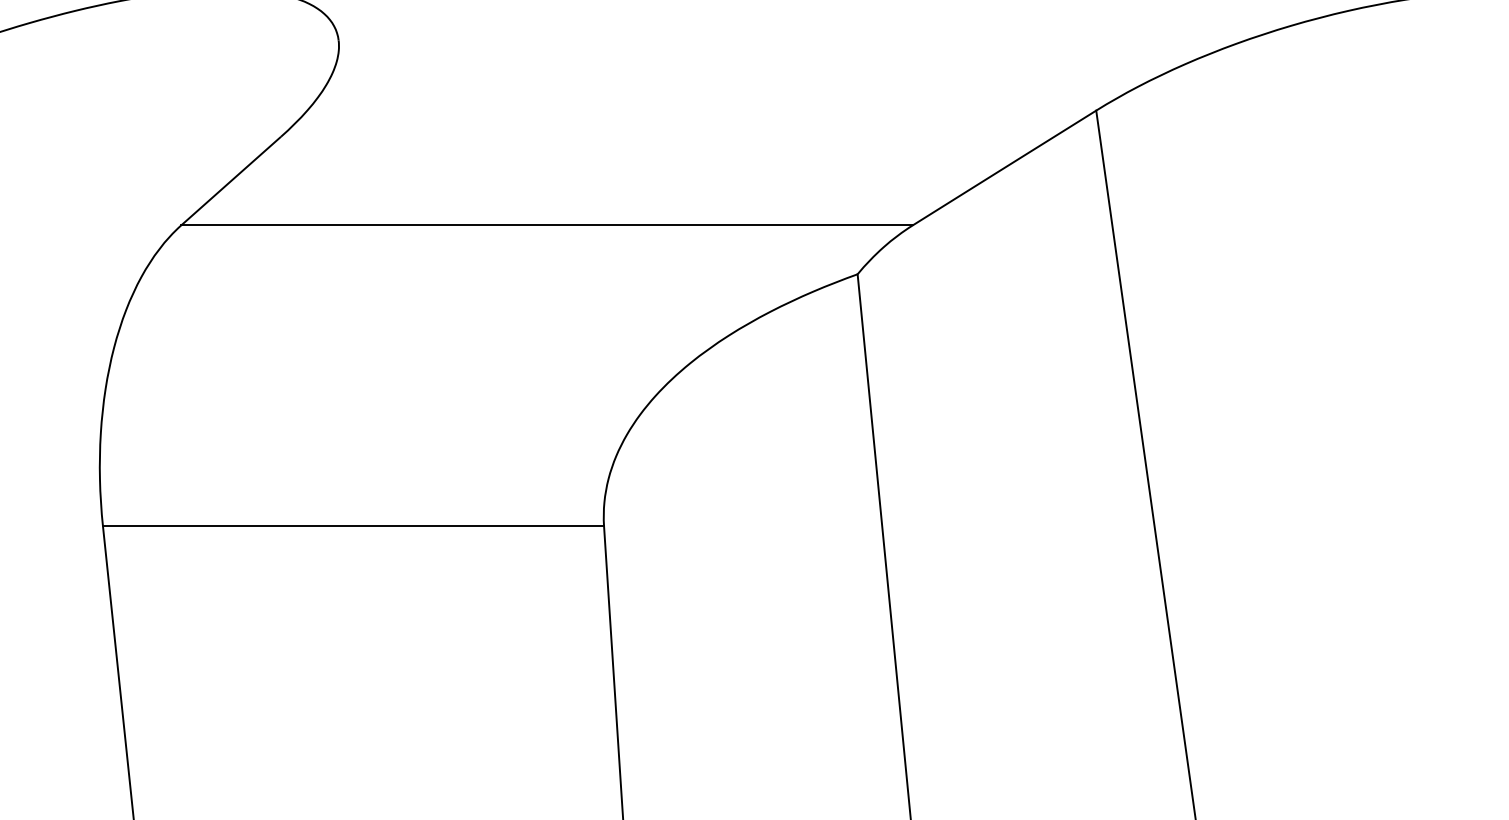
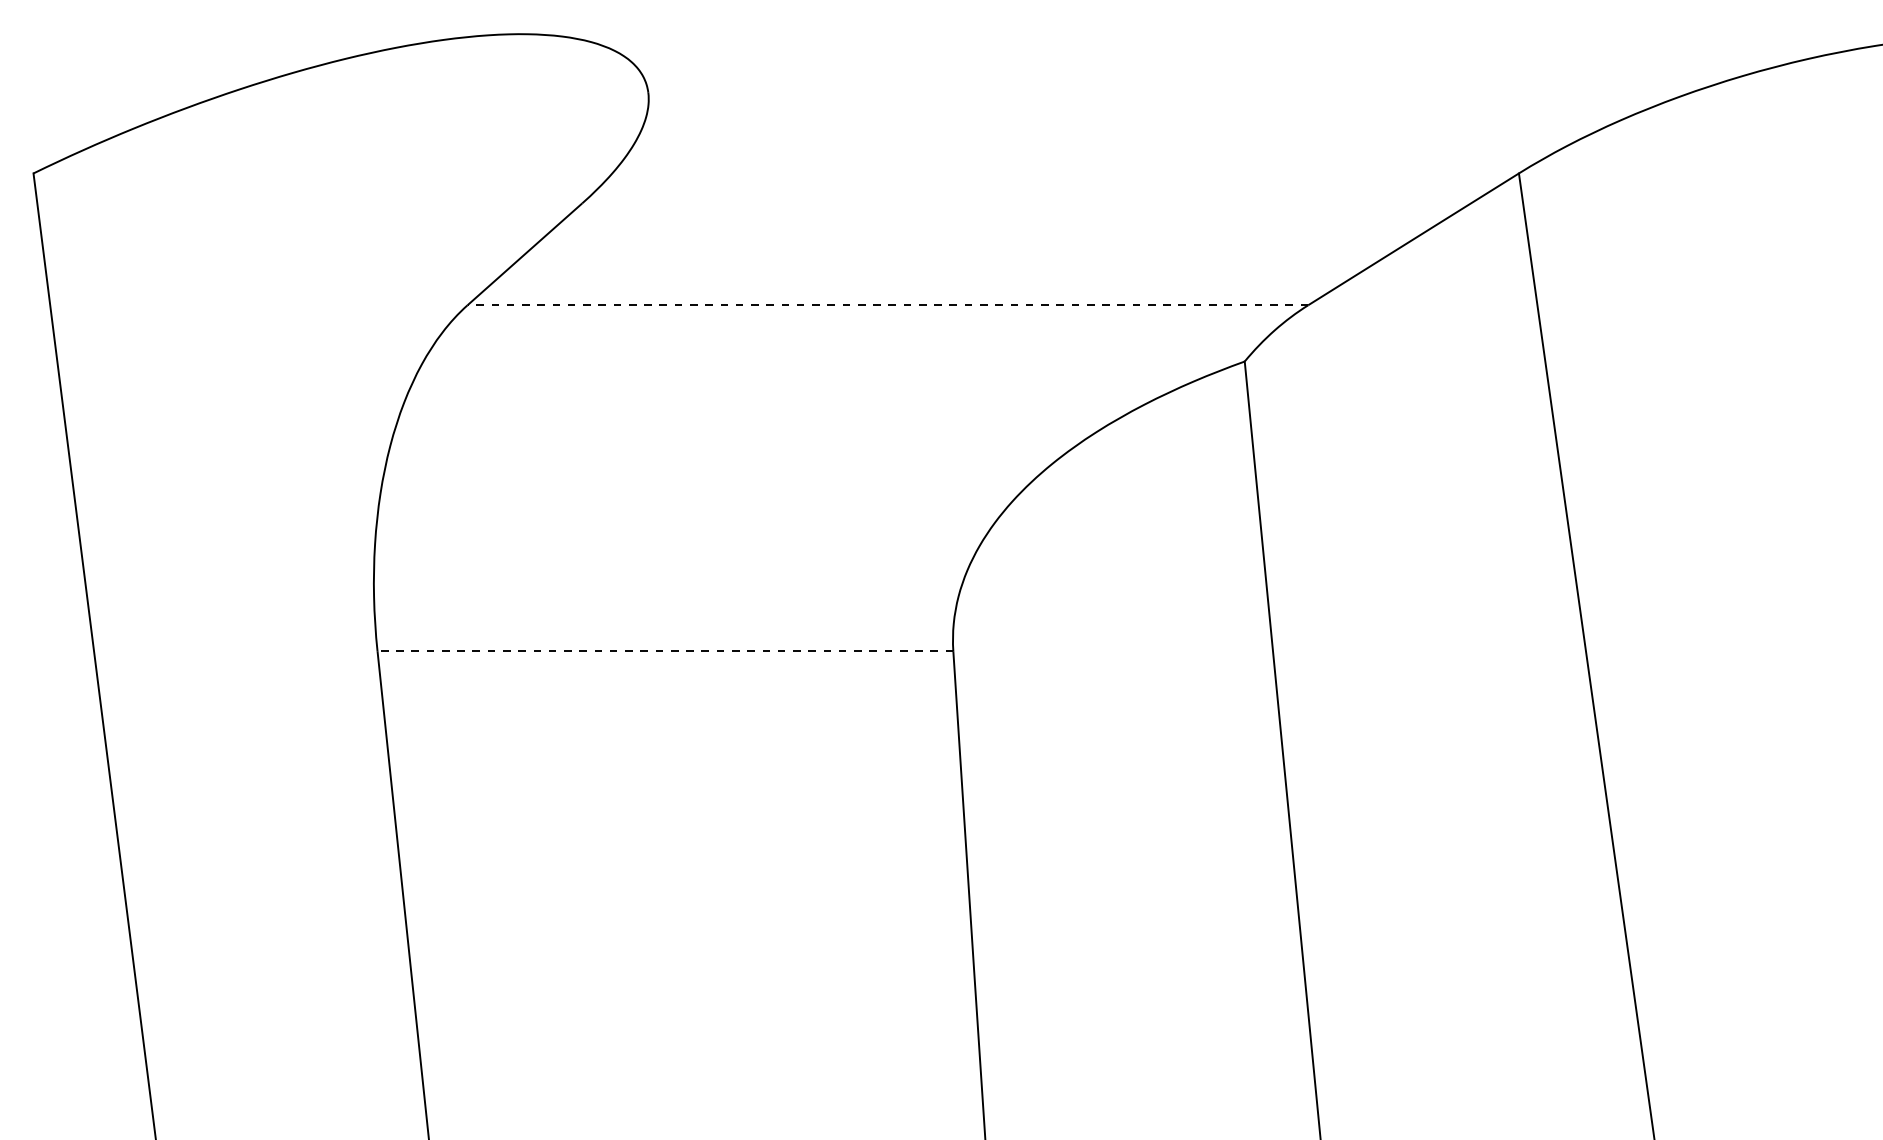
line: (546, 225) -> (887, 305), solid -> dashed
line: (353, 526) -> (665, 651), solid -> dashed

